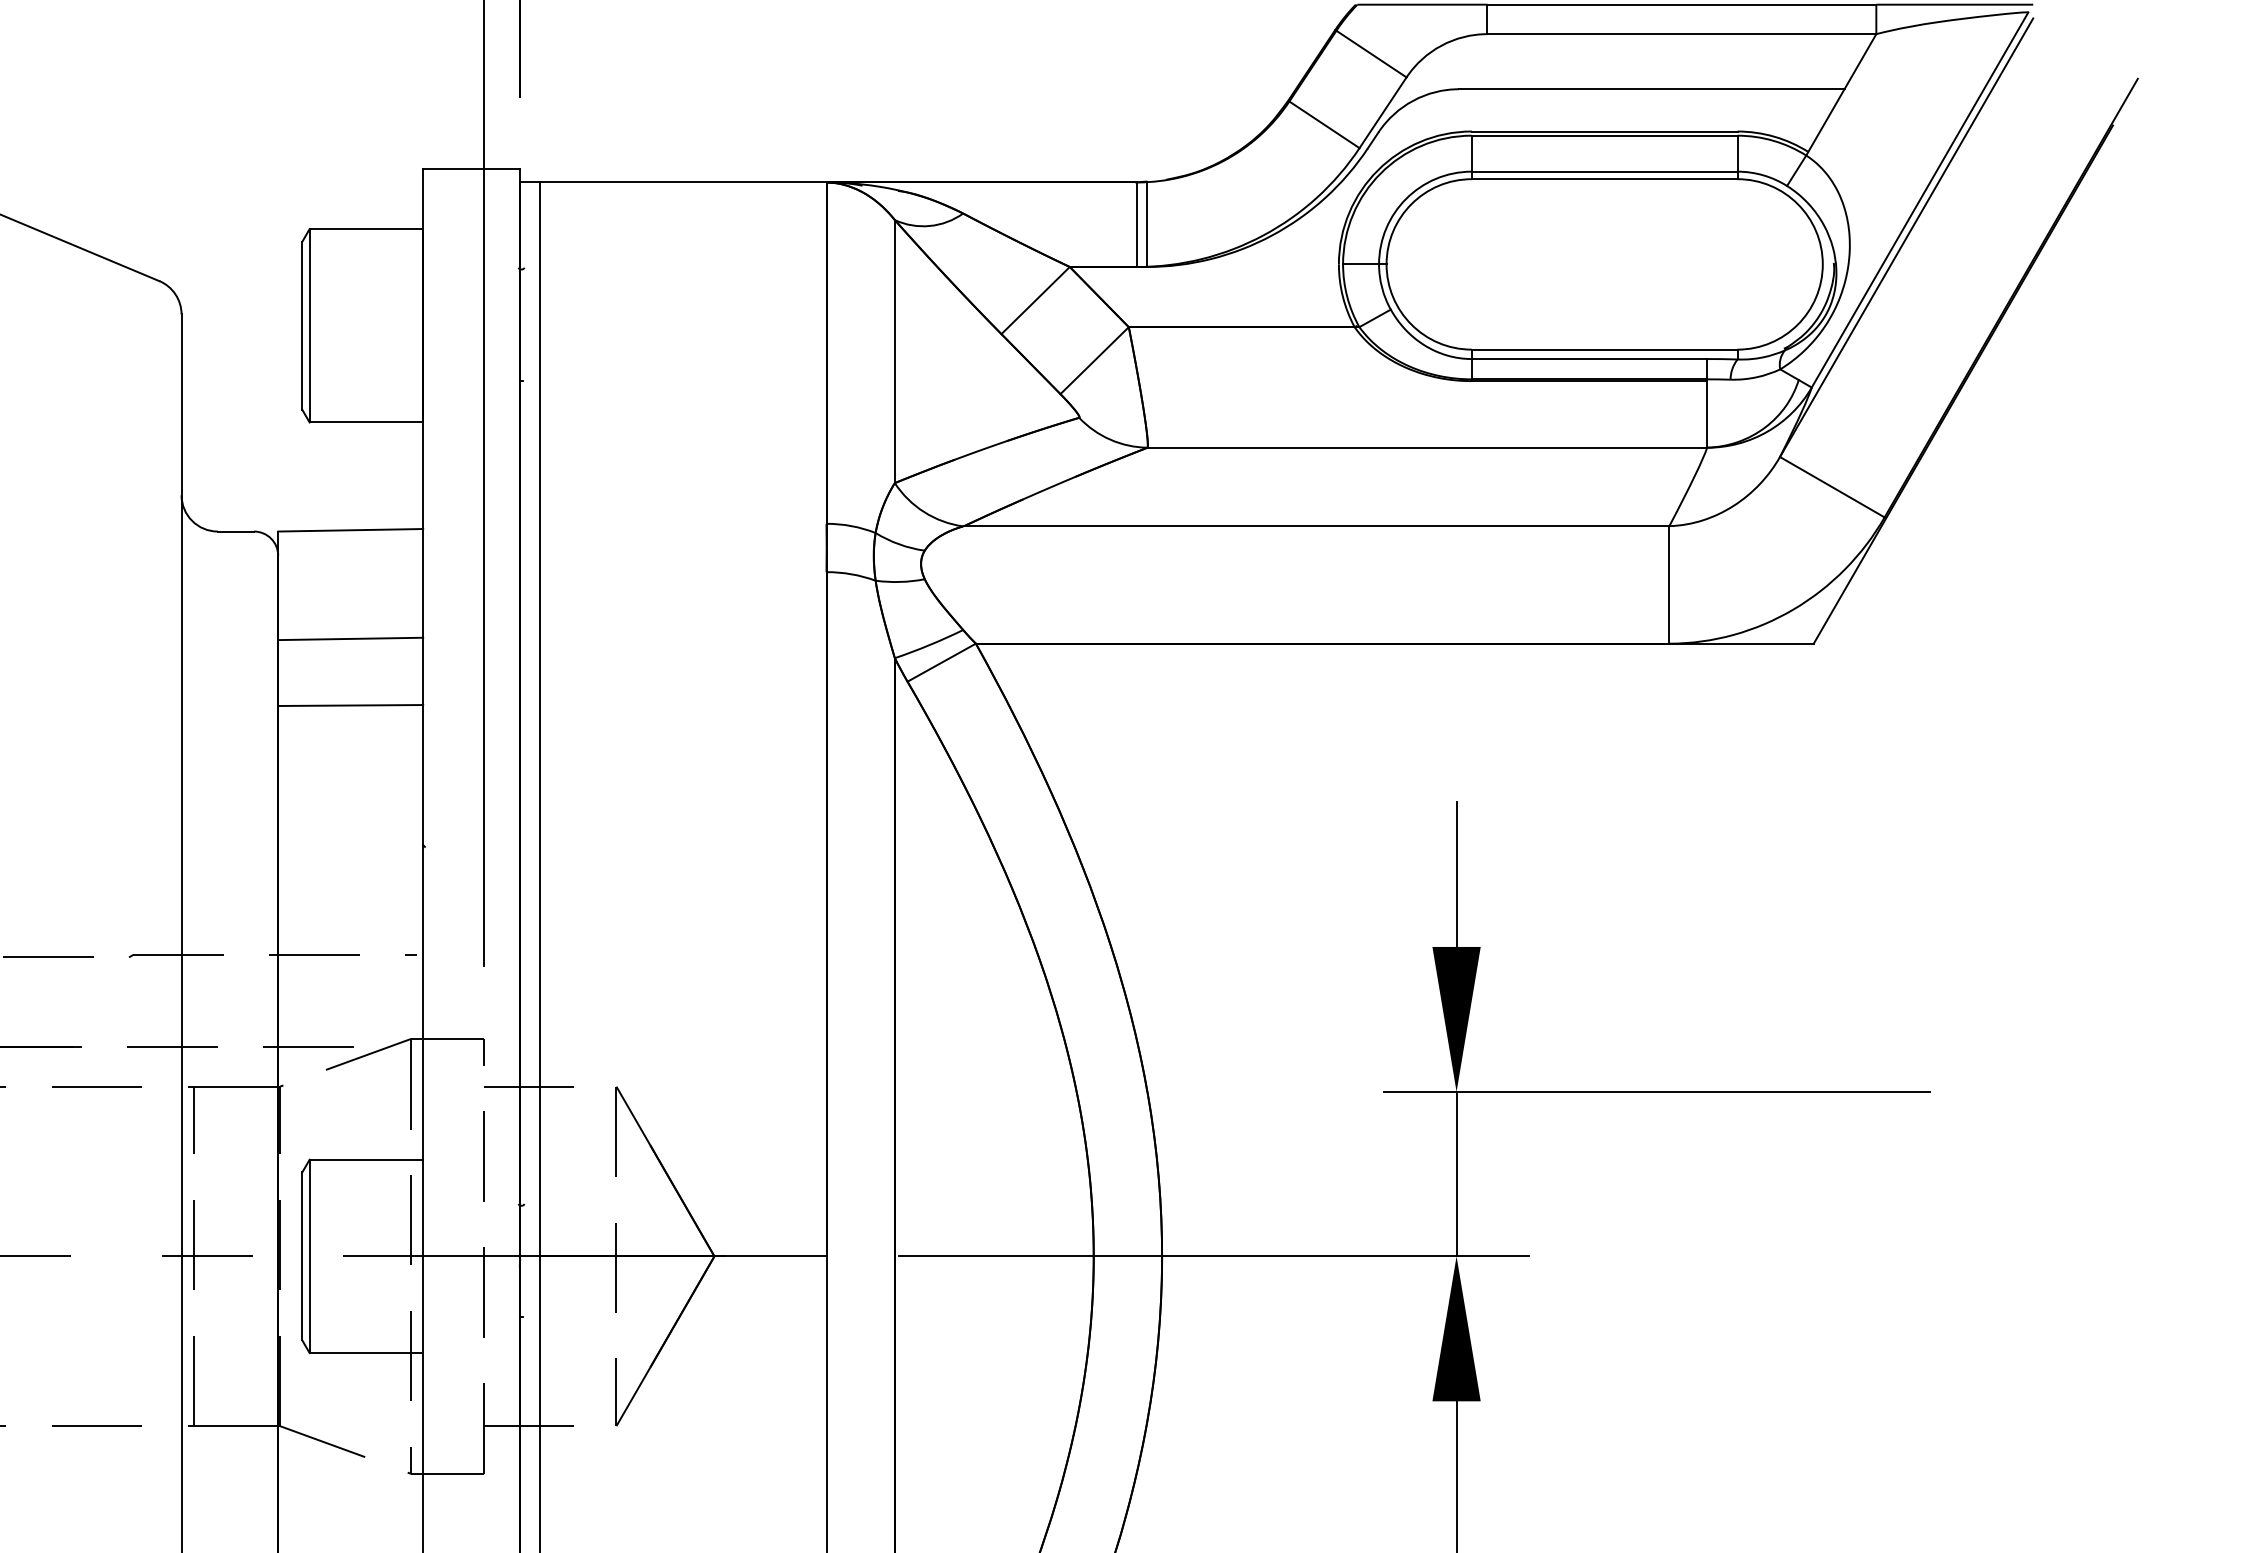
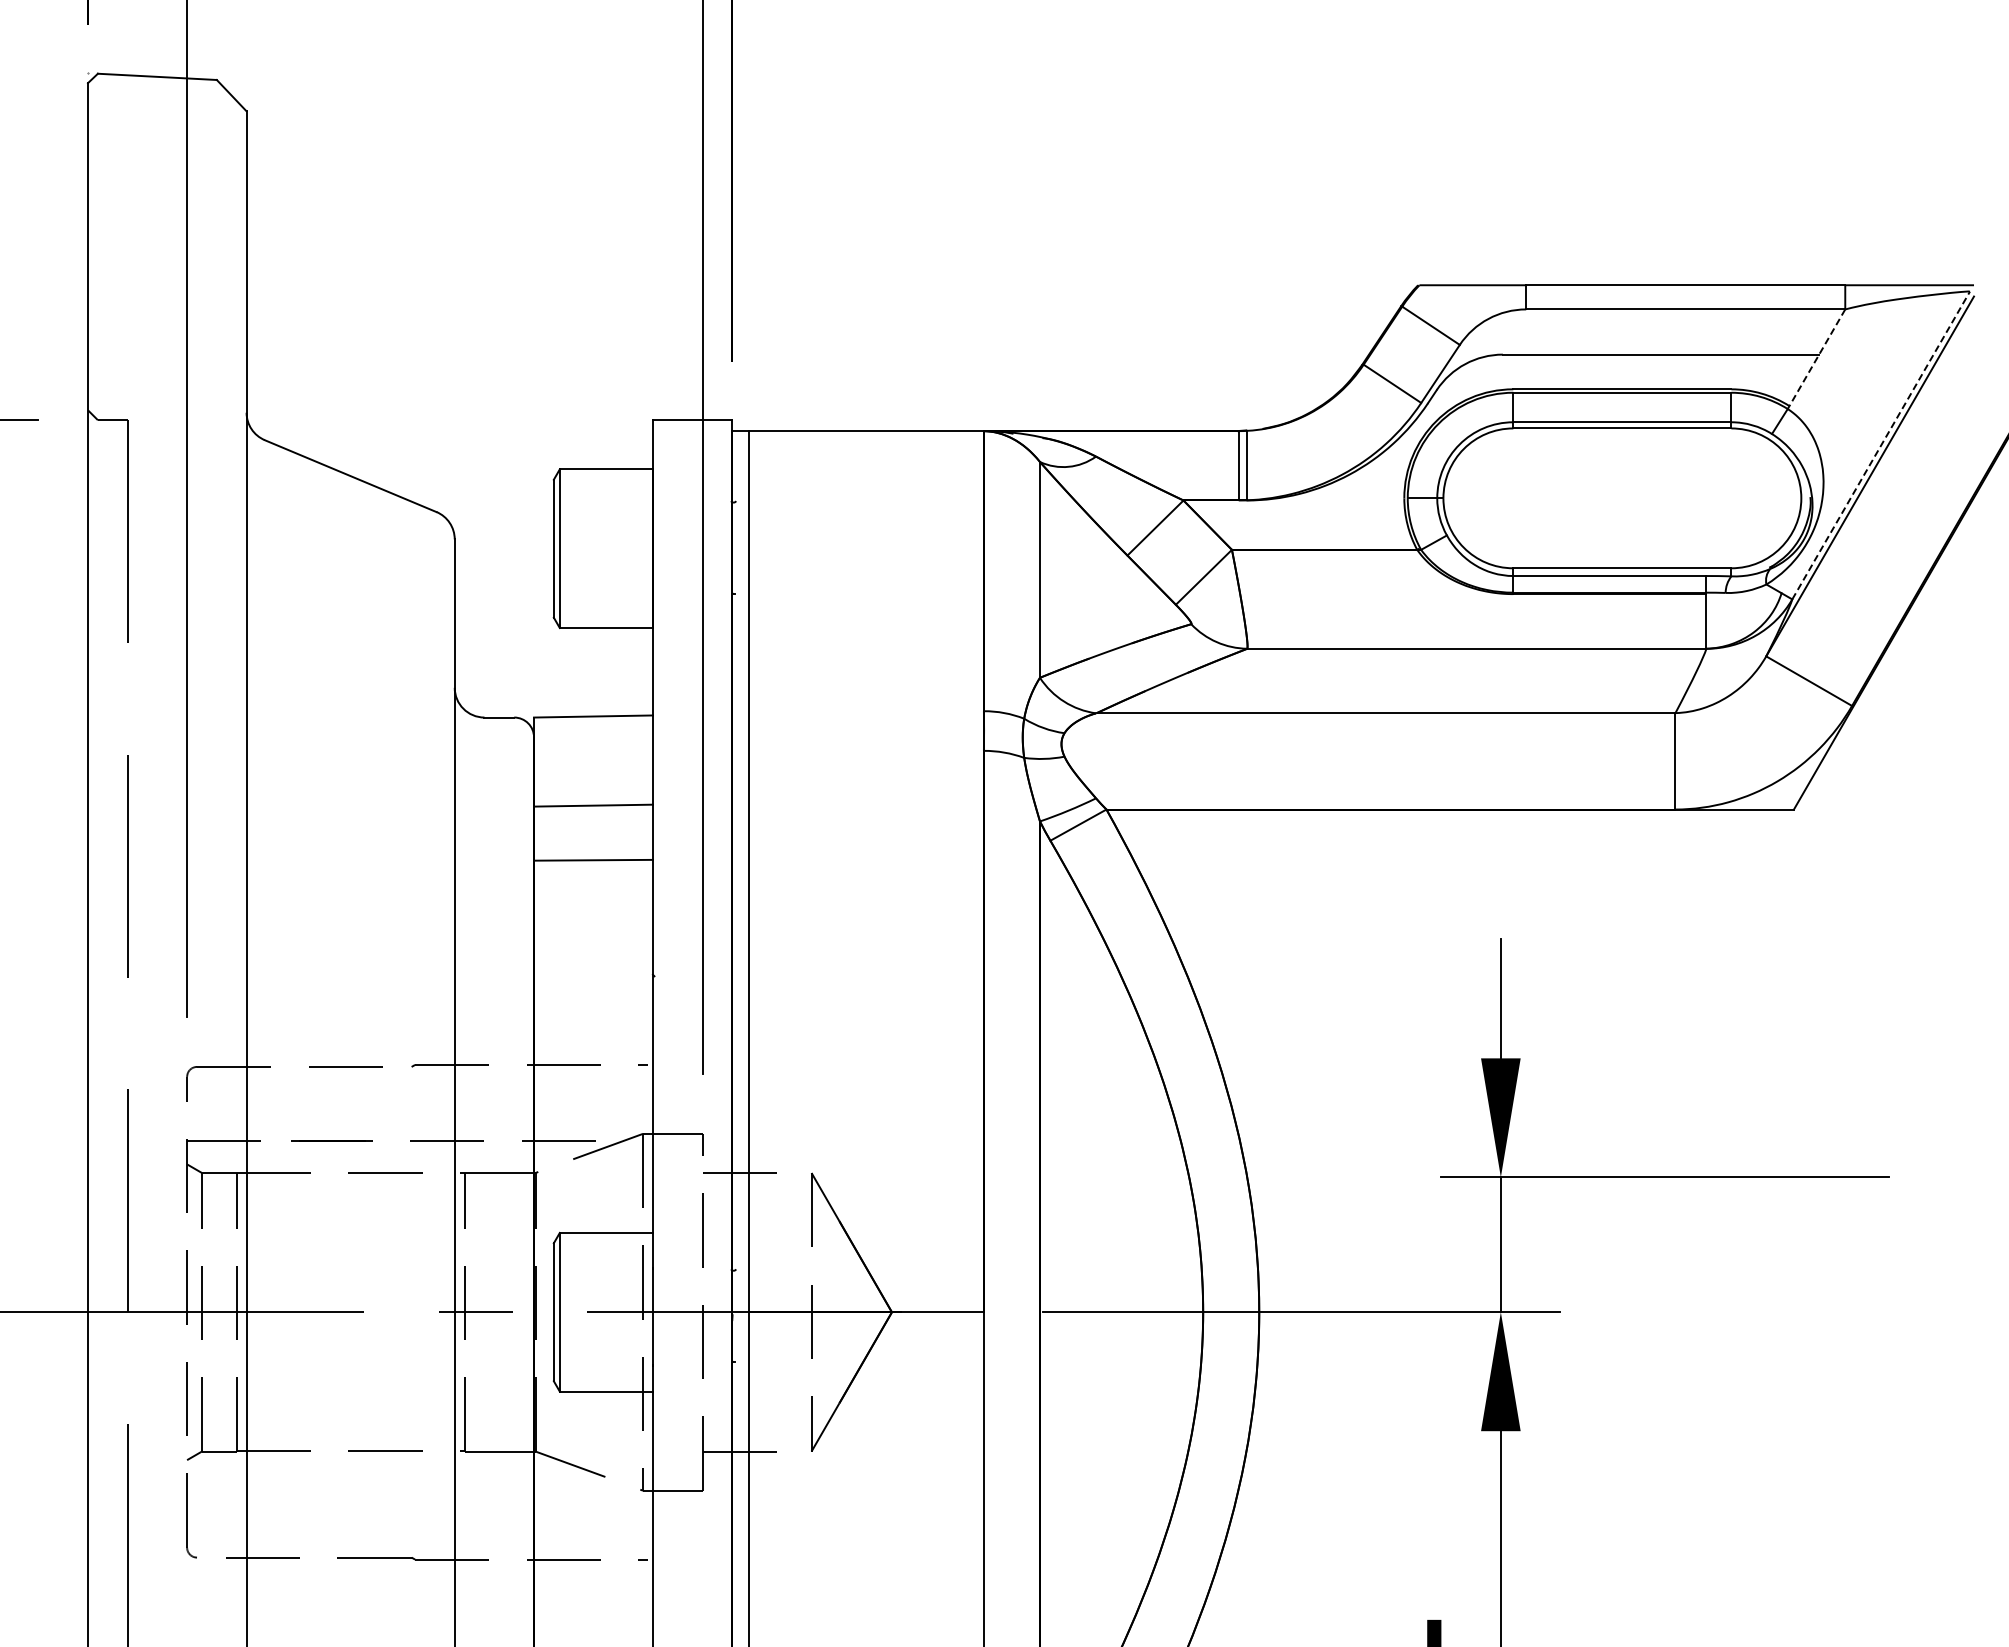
line: (1841, 95) -> (1816, 359), solid -> dashed
line: (1920, 199) -> (1881, 445), solid -> dashed

